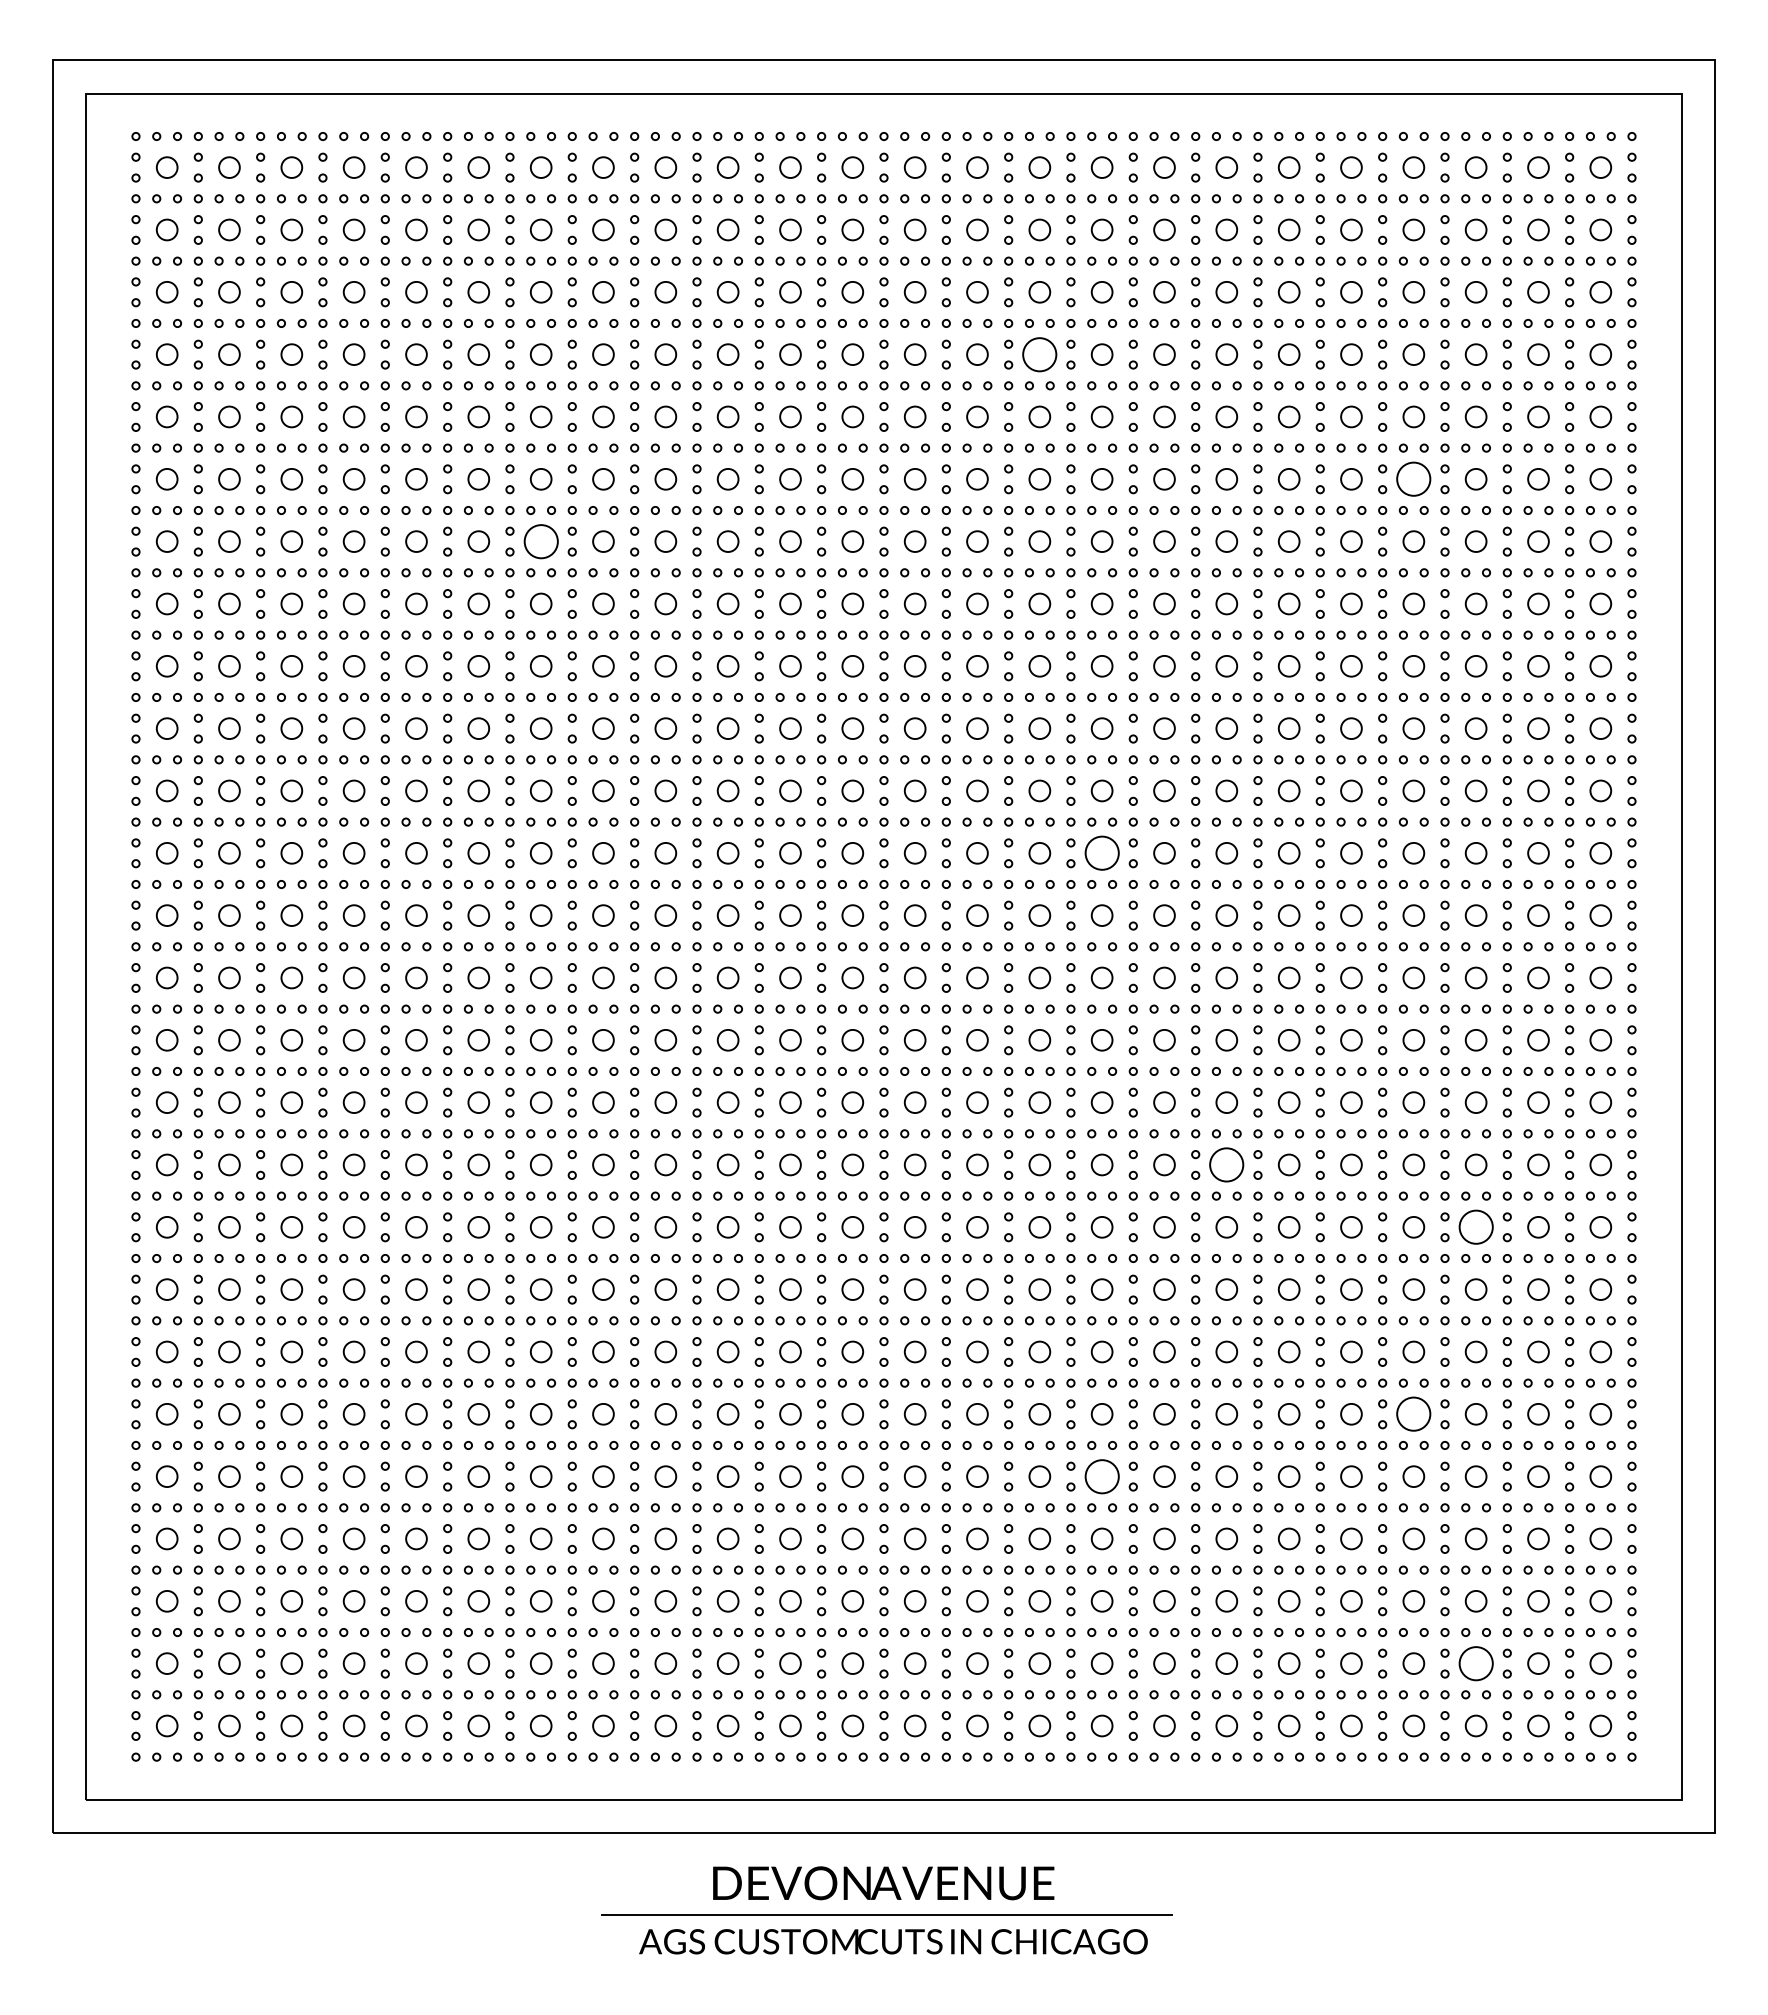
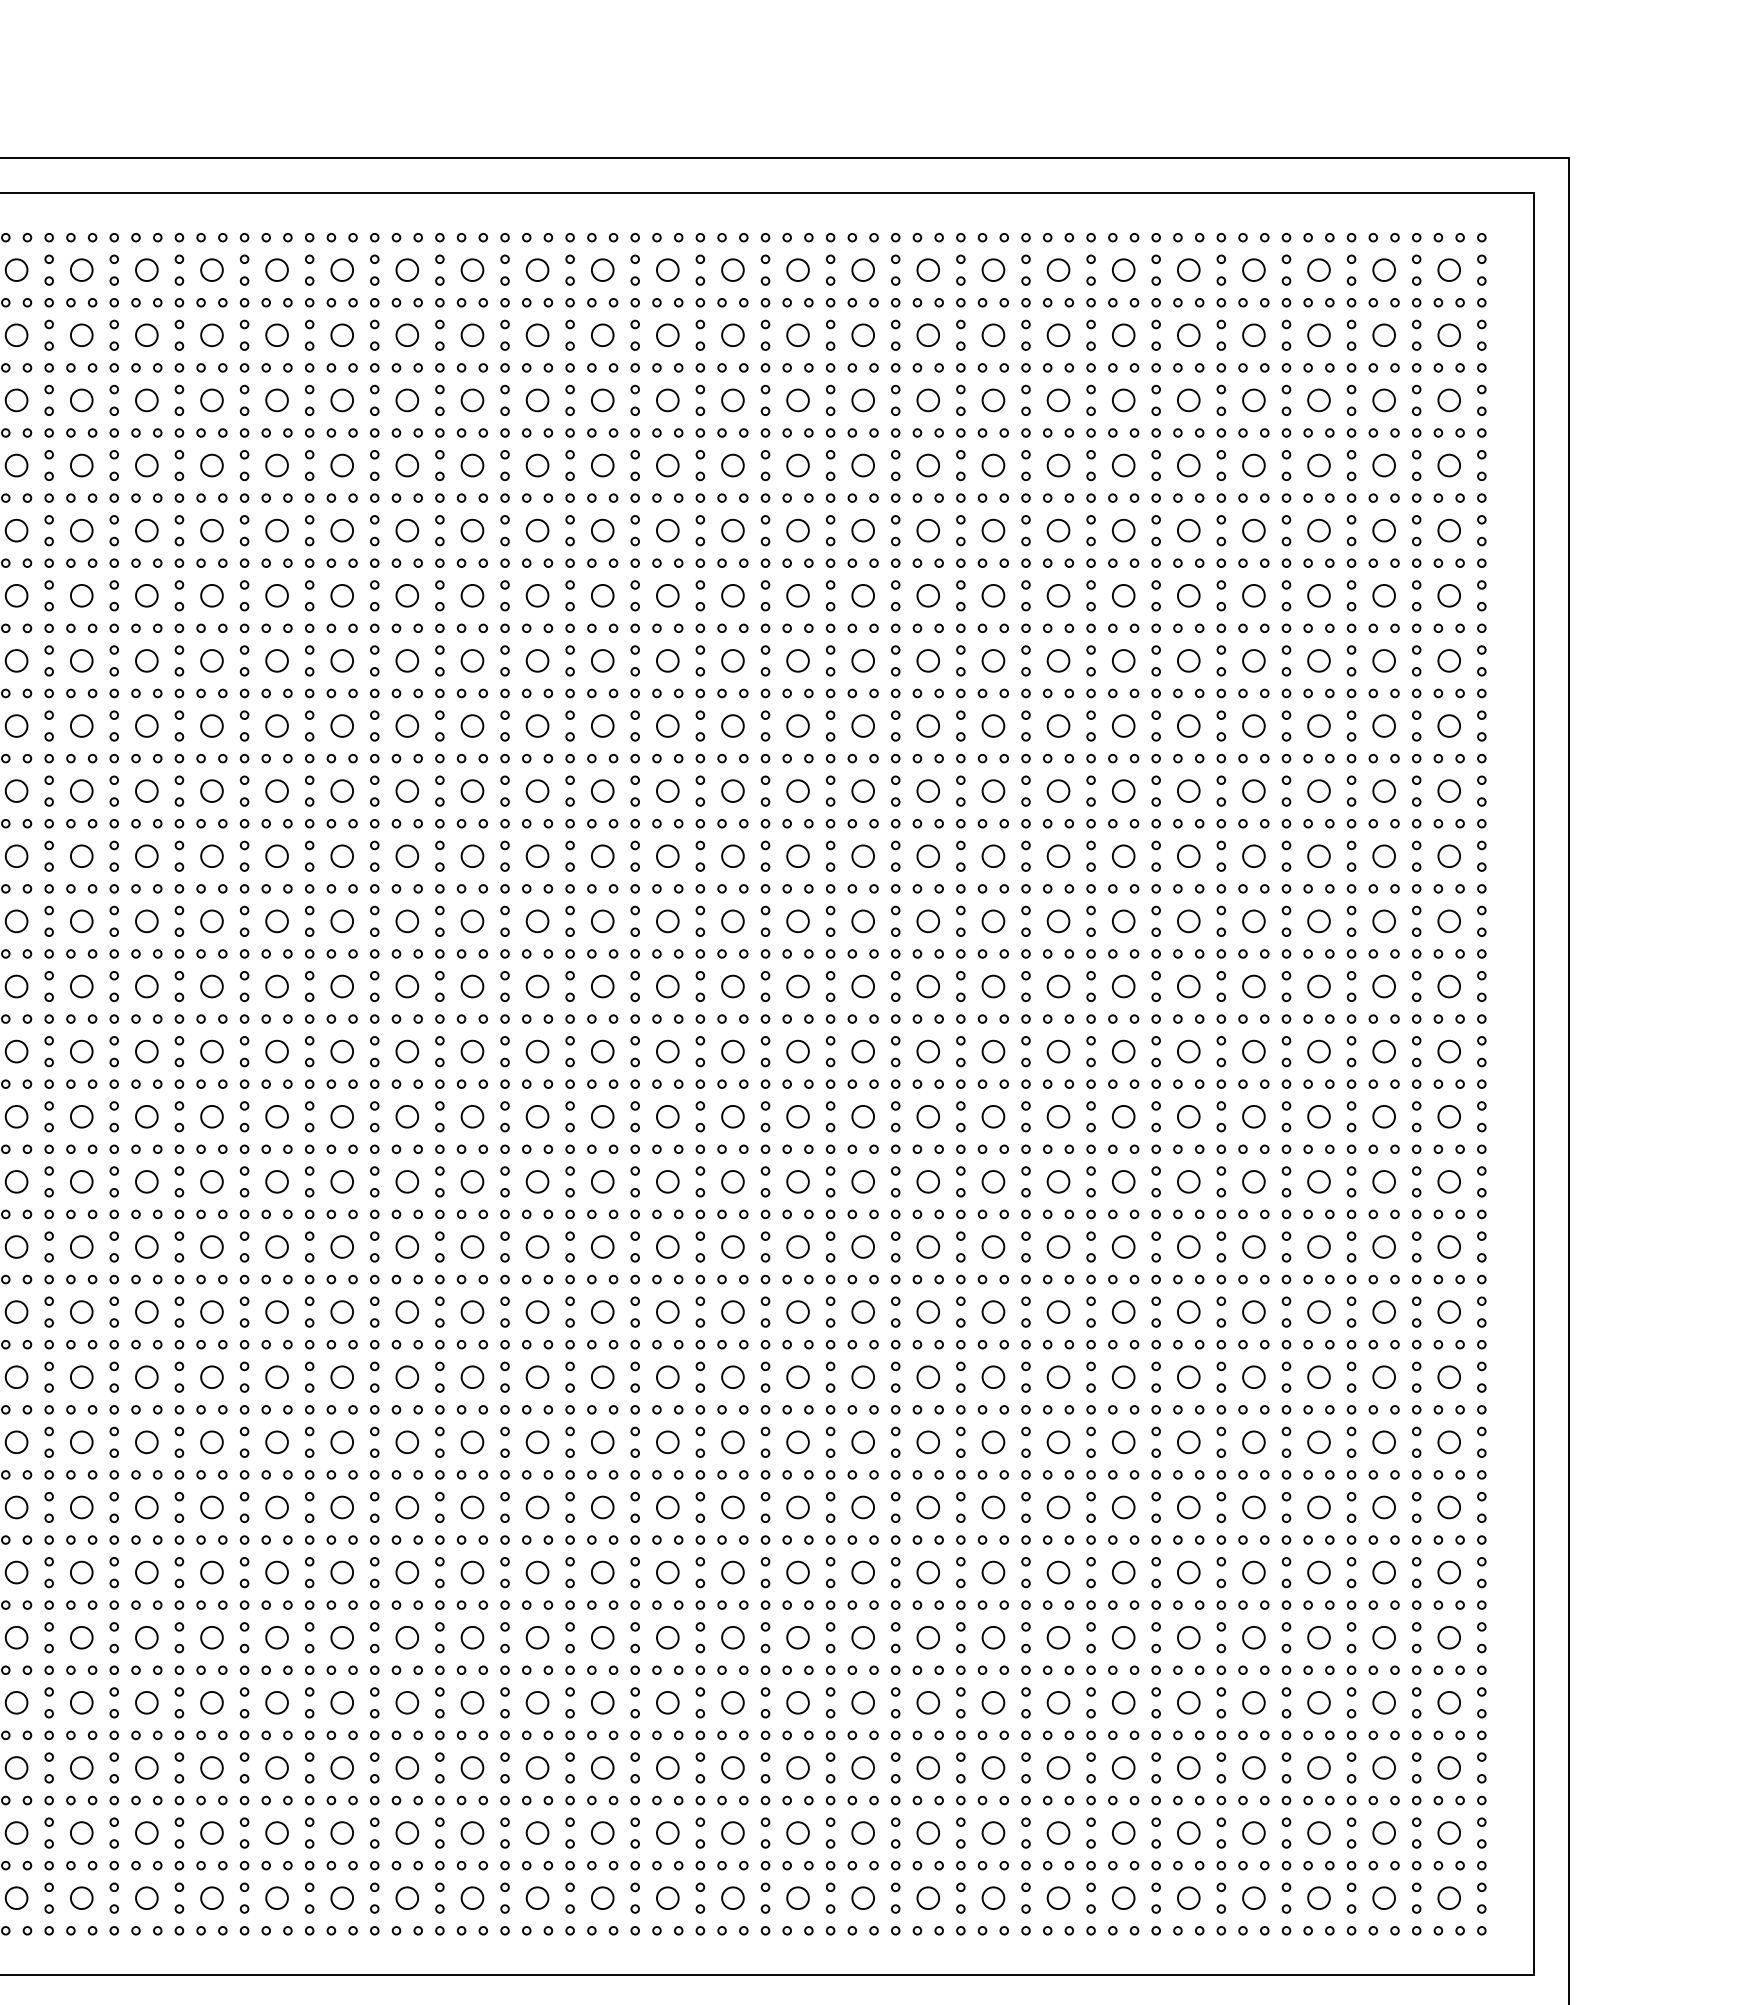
circle: (1039, 354) -> (862, 465), size x0.62
circle: (1413, 479) -> (1253, 595), size x0.62
circle: (540, 541) -> (341, 660), size x0.62
circle: (1101, 853) -> (927, 986), size x0.62
circle: (1226, 1164) -> (1058, 1311), size x0.62
circle: (1475, 1227) -> (1318, 1377), size x0.62
circle: (1413, 1414) -> (1253, 1572), size x0.62
circle: (1101, 1476) -> (927, 1637), size x0.62
circle: (1475, 1663) -> (1318, 1832), size x0.62

